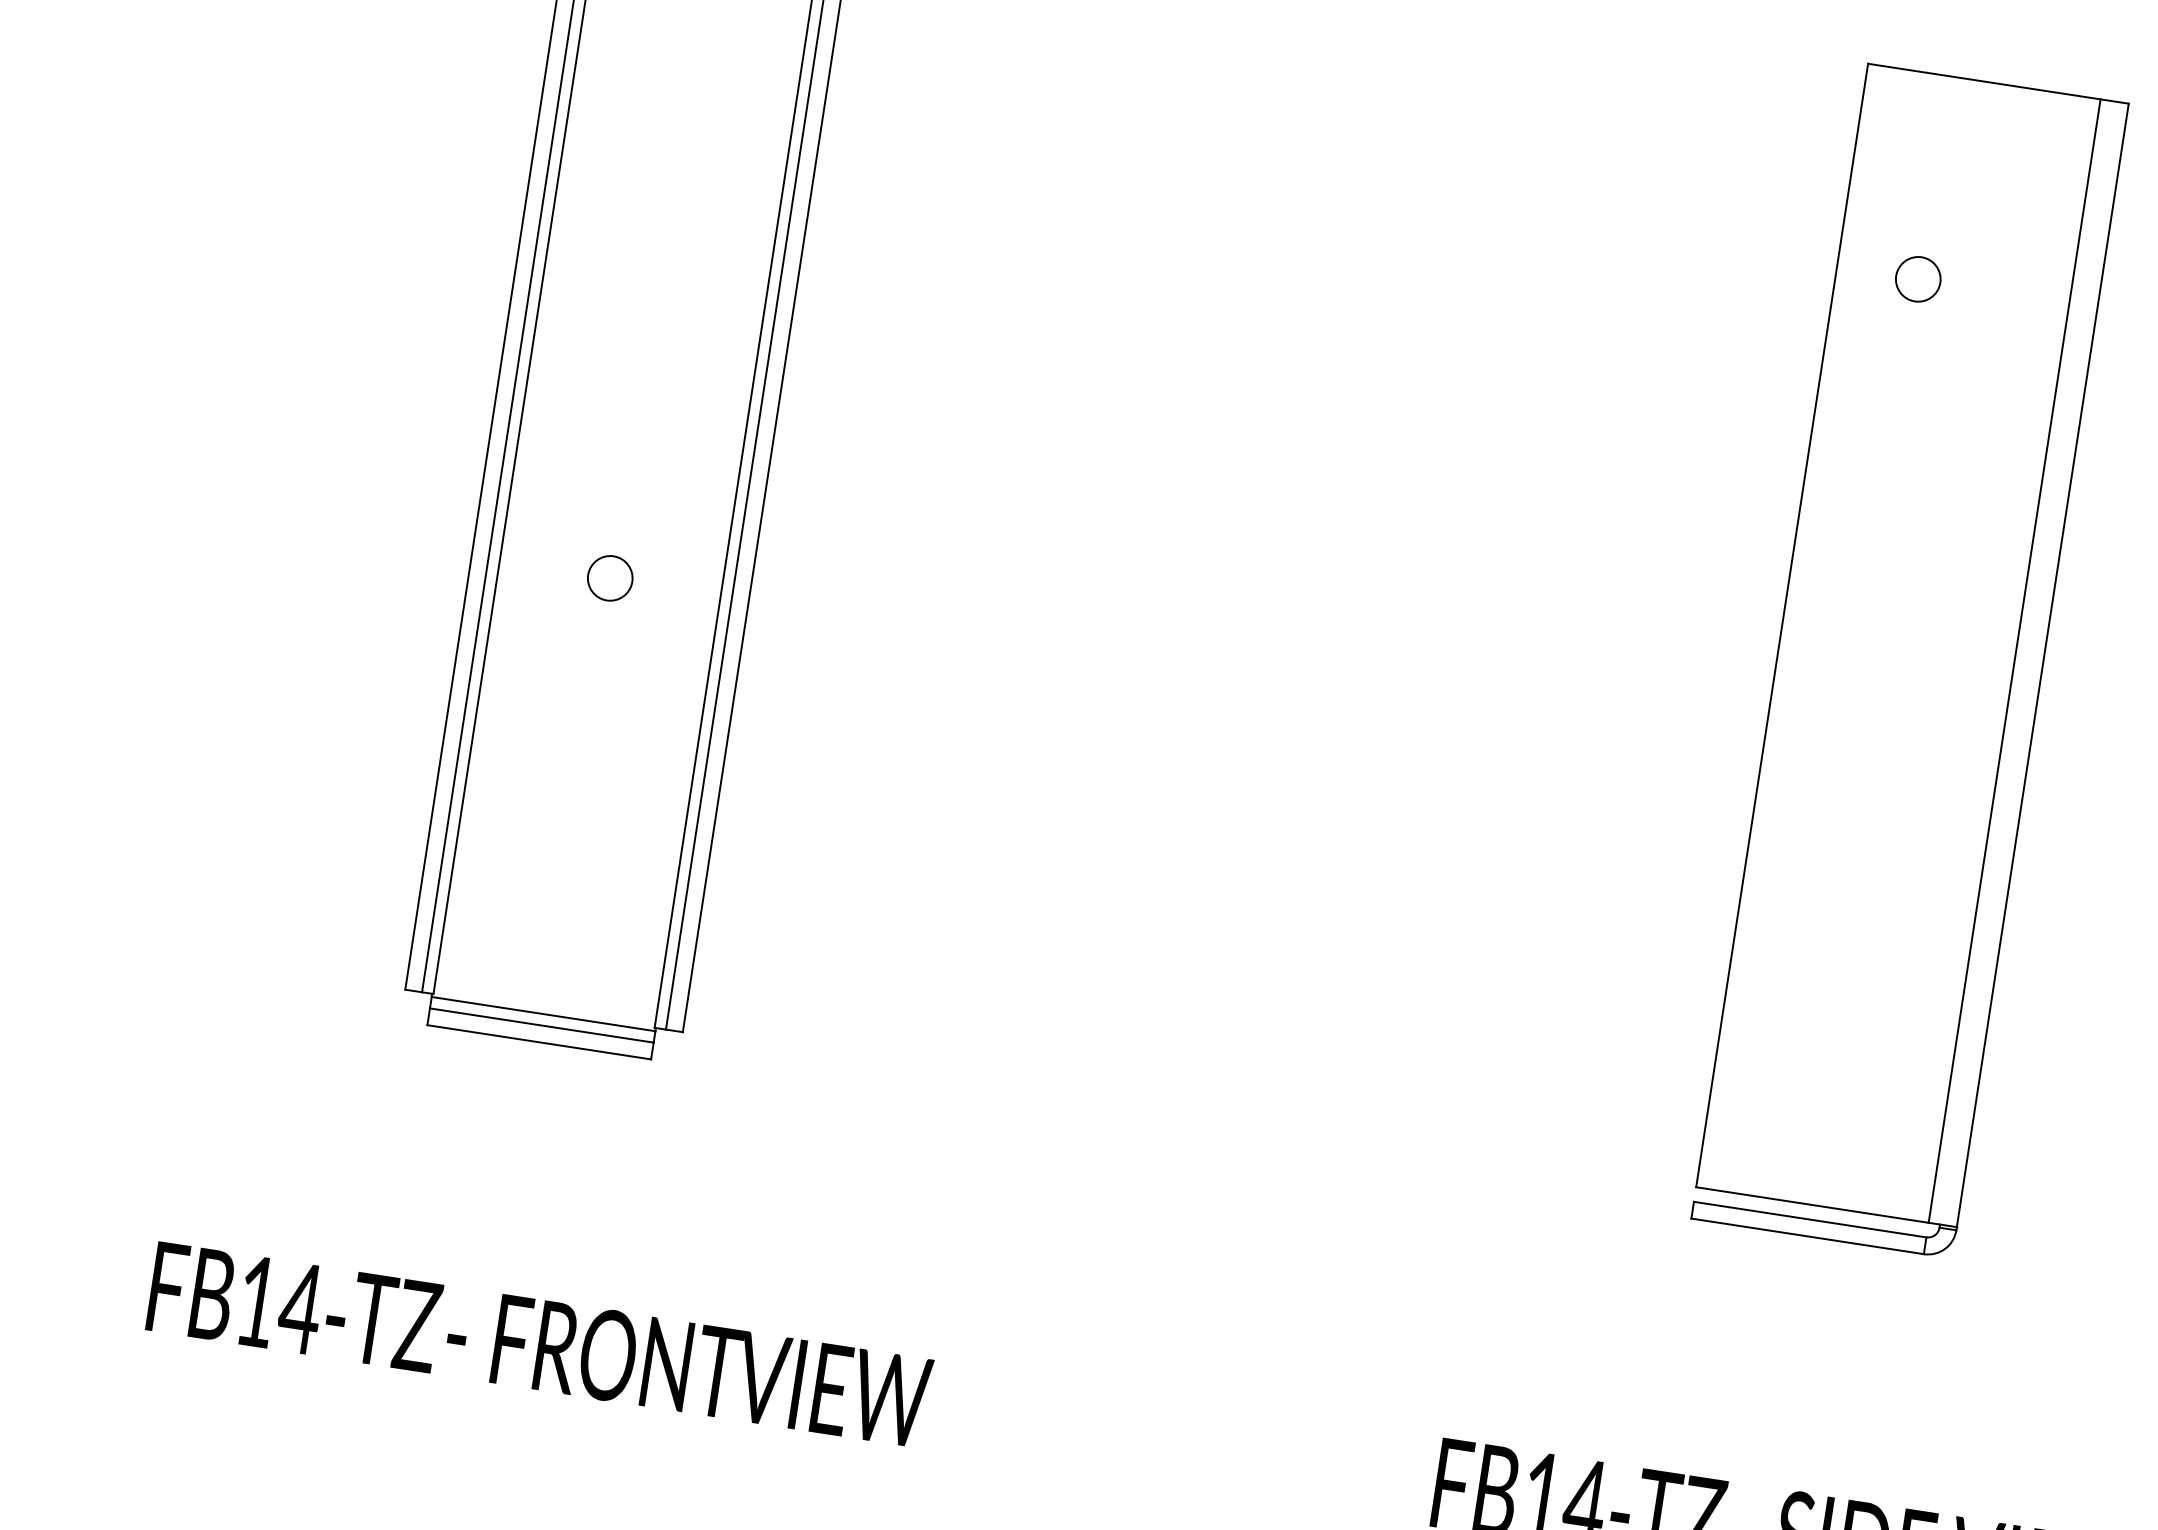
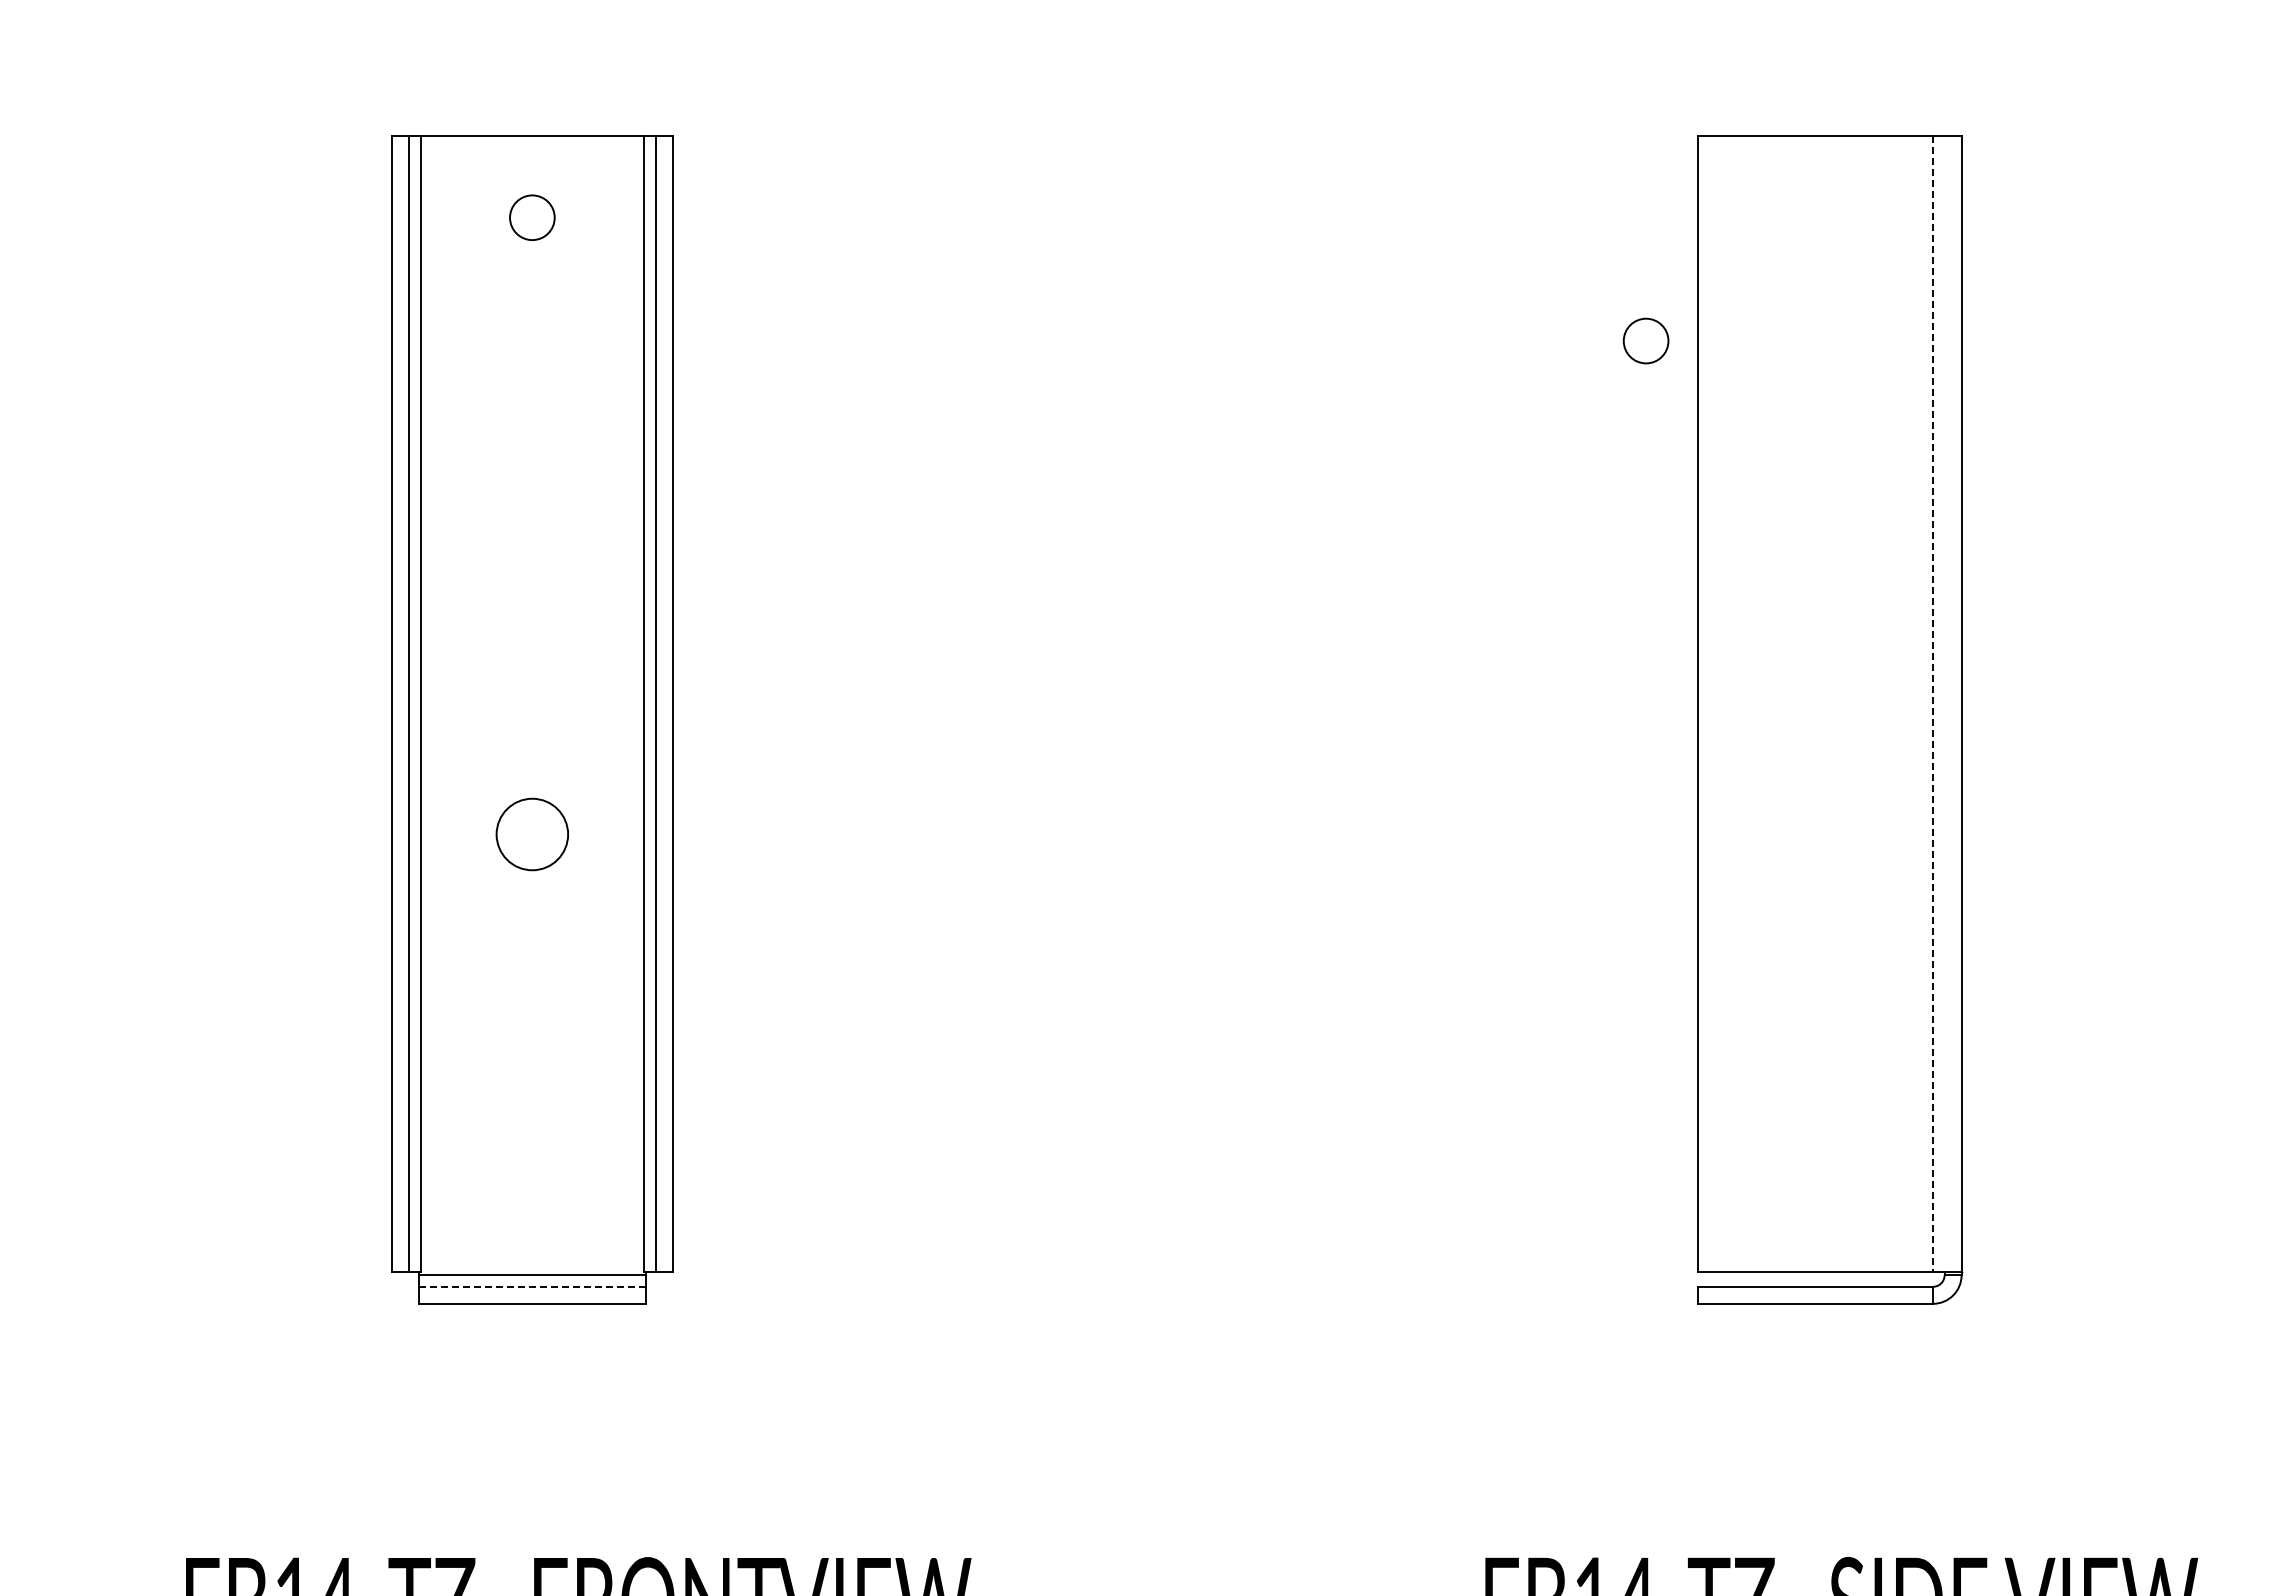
circle: (1917, 278) -> (1645, 340), moved
circle: (610, 578) -> (532, 834), size x1.6
line: (2014, 661) -> (1933, 704), solid -> dashed
line: (541, 1025) -> (531, 1286), solid -> dashed

